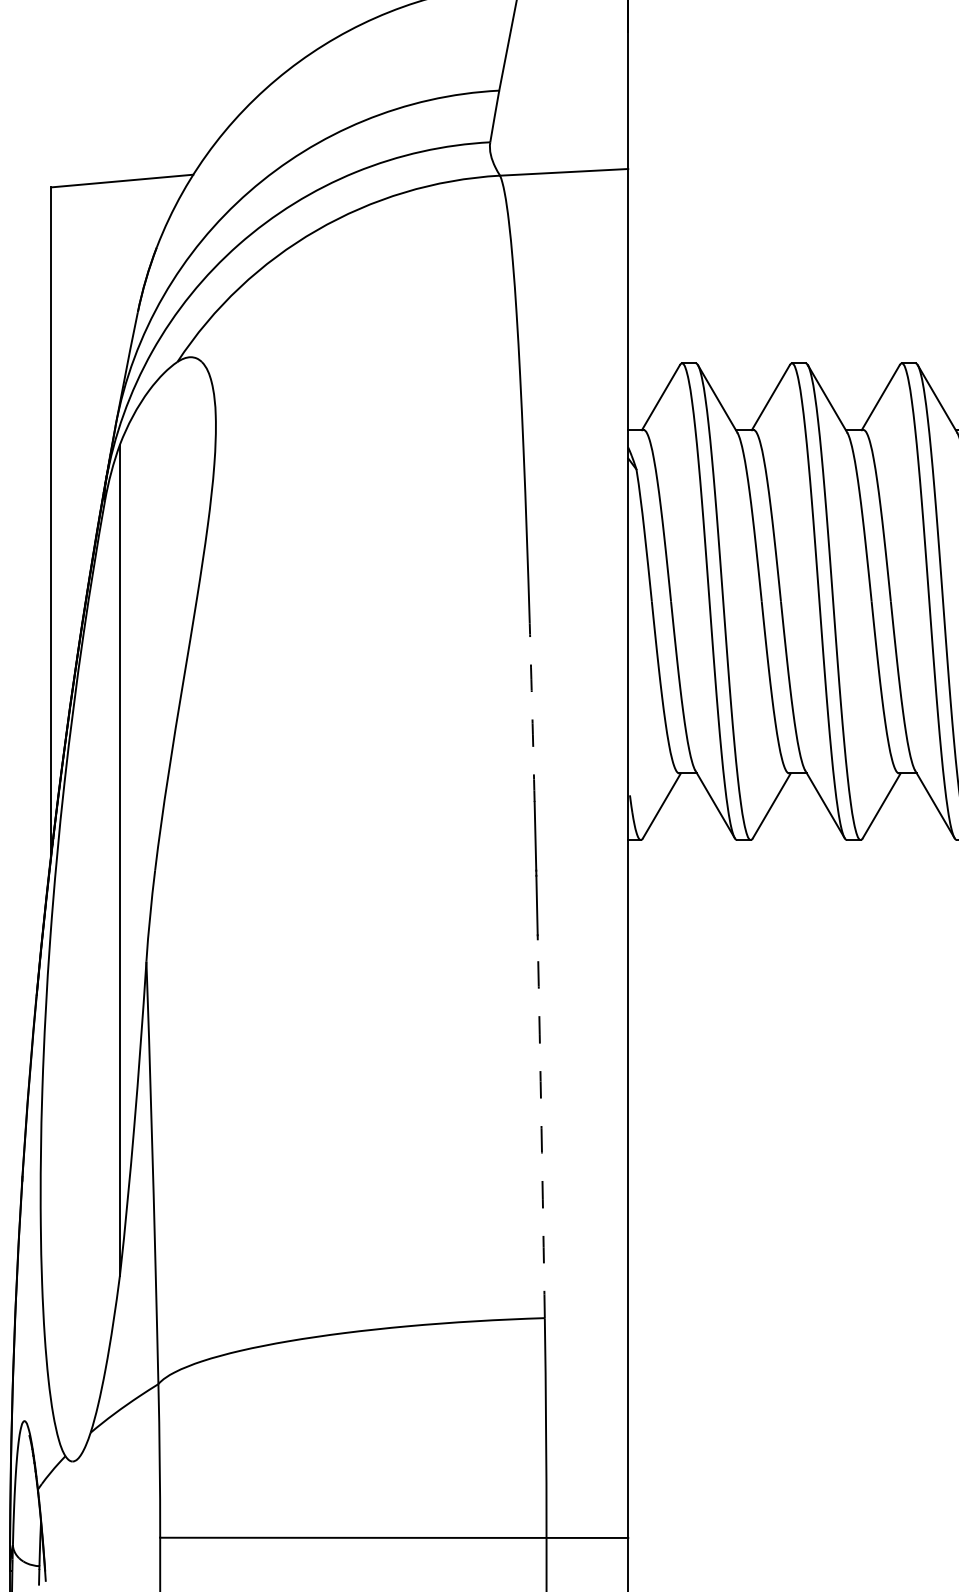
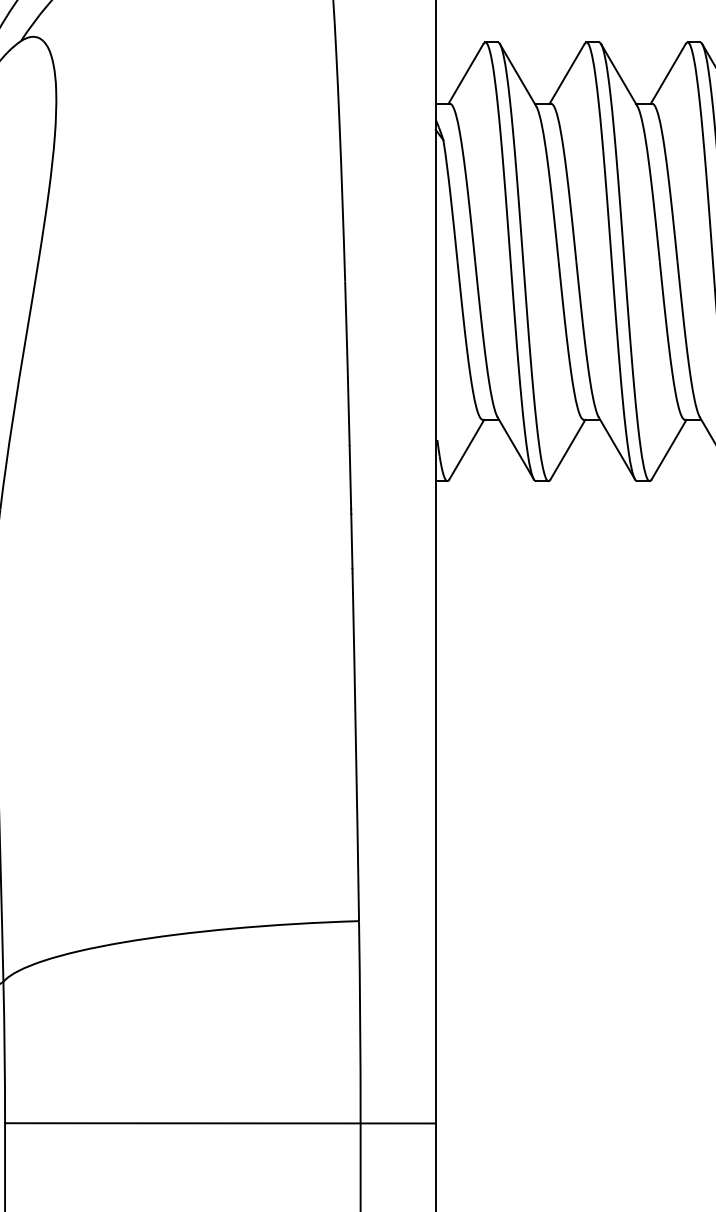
arc: (532, 712) -> (347, 363), dashed -> solid
arc: (541, 1128) -> (355, 746), dashed -> solid

